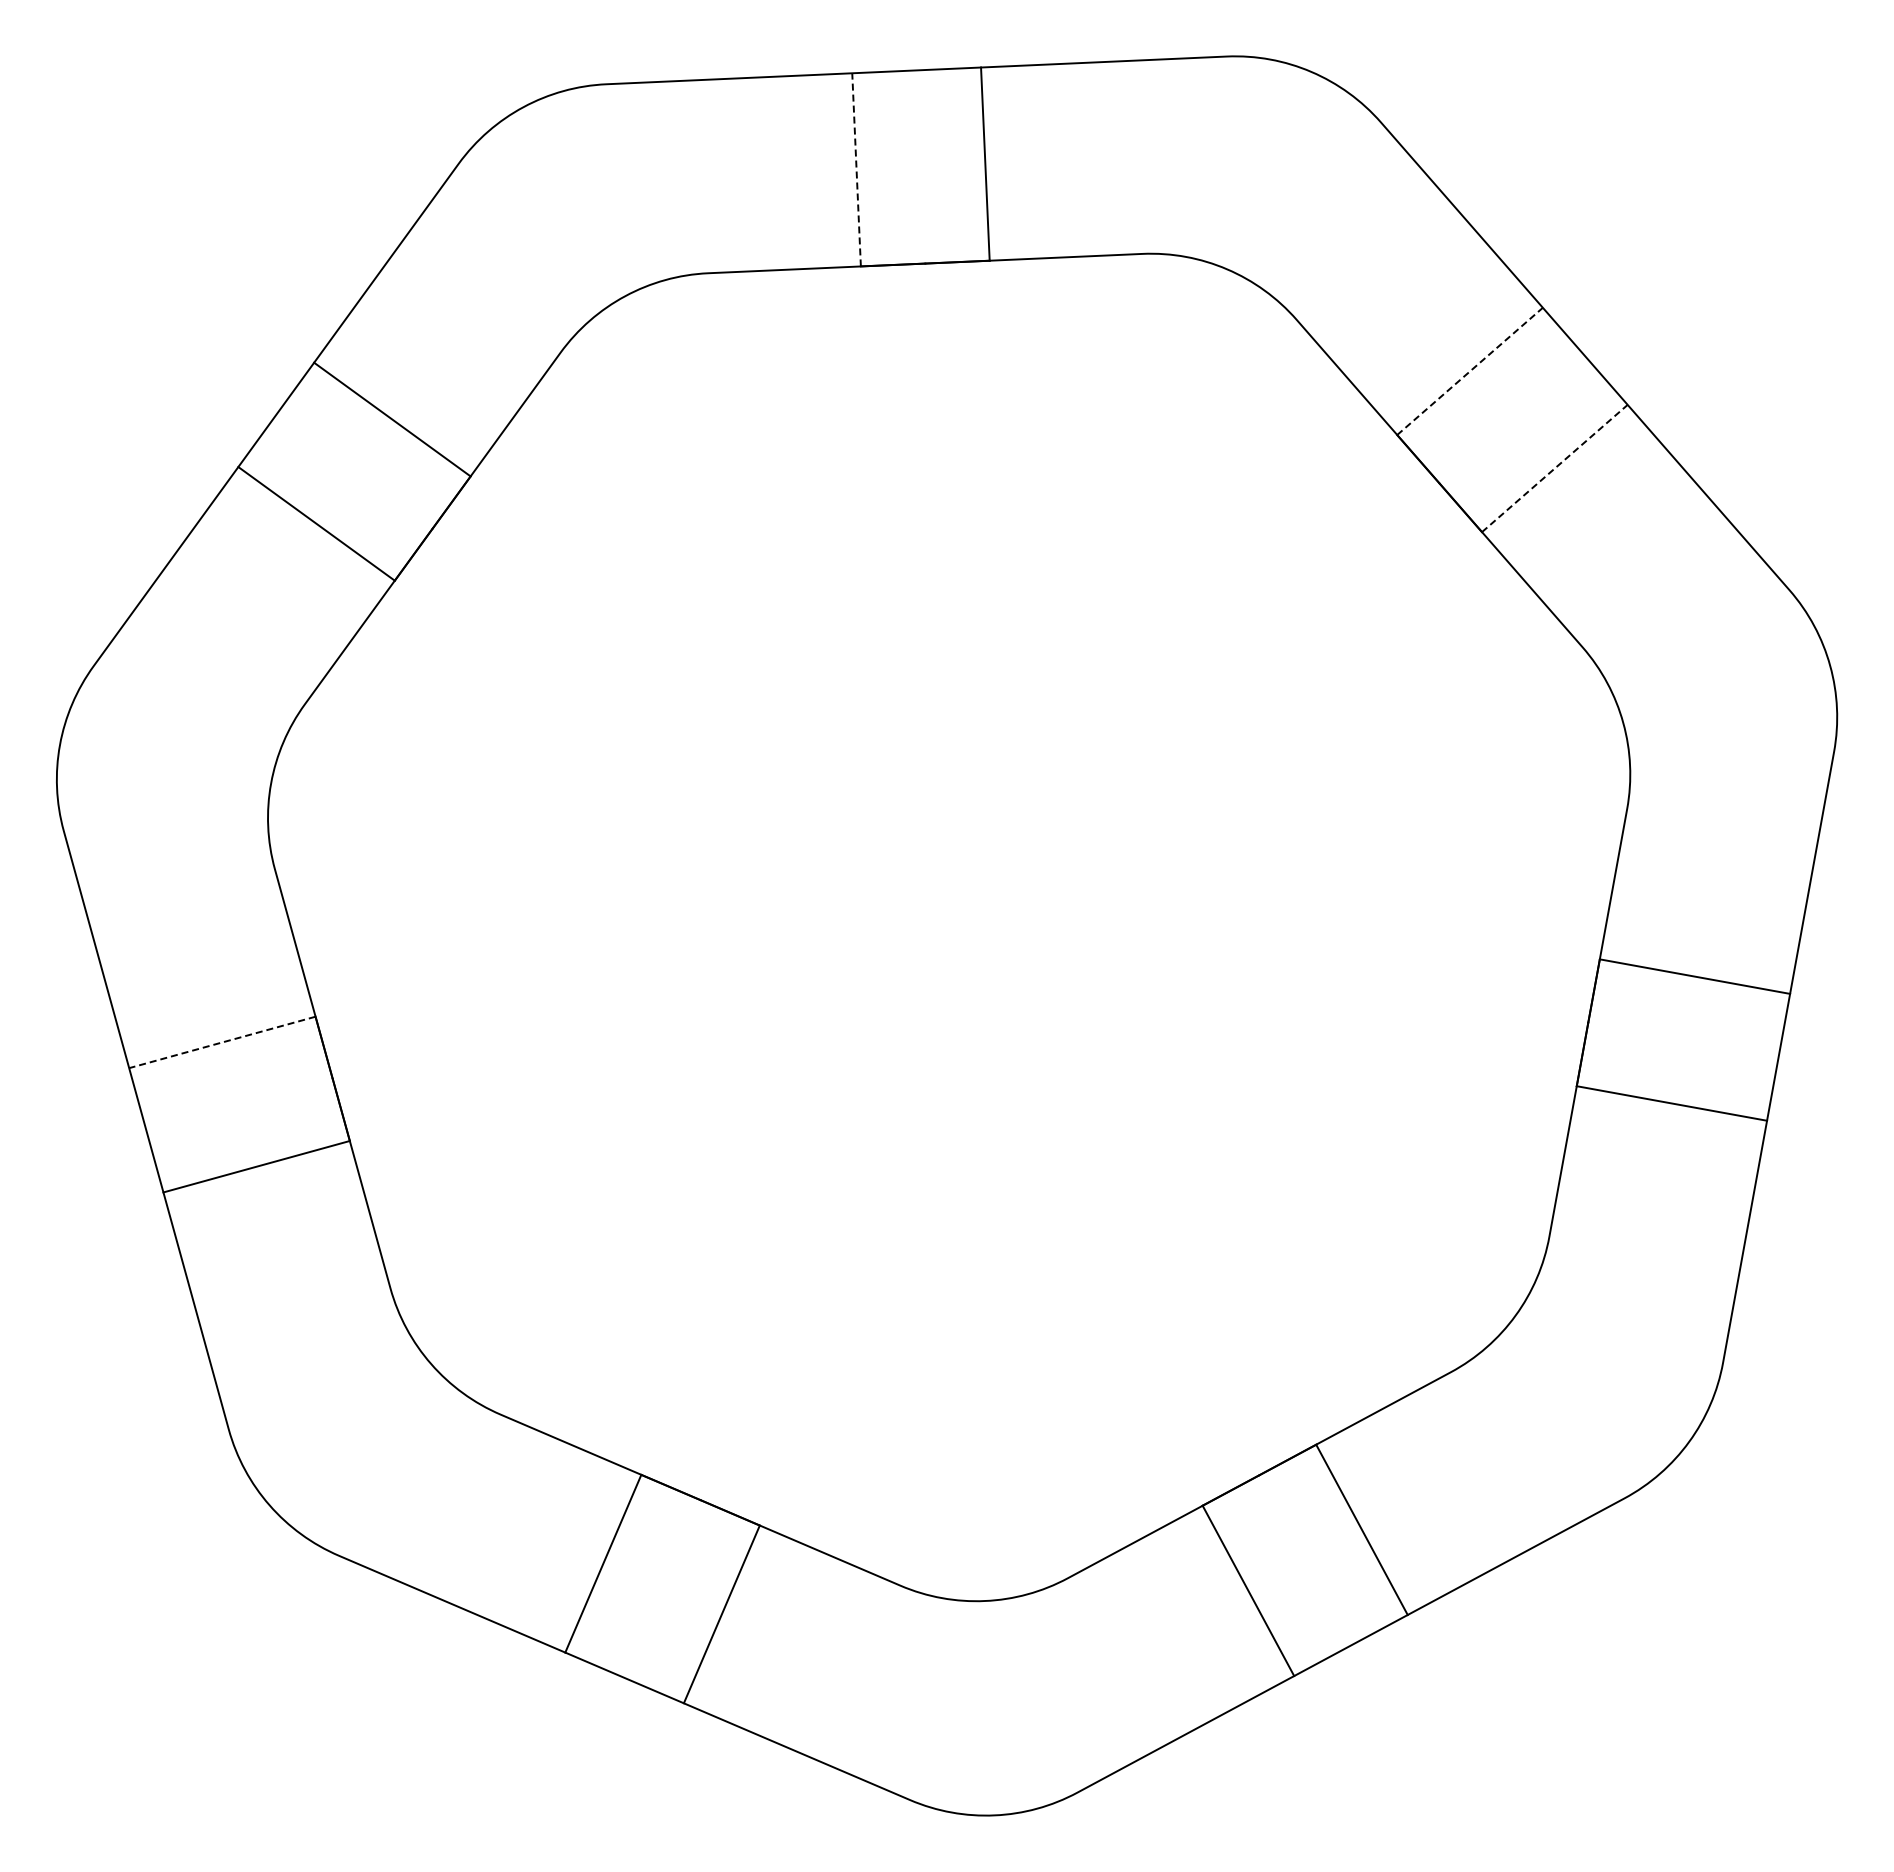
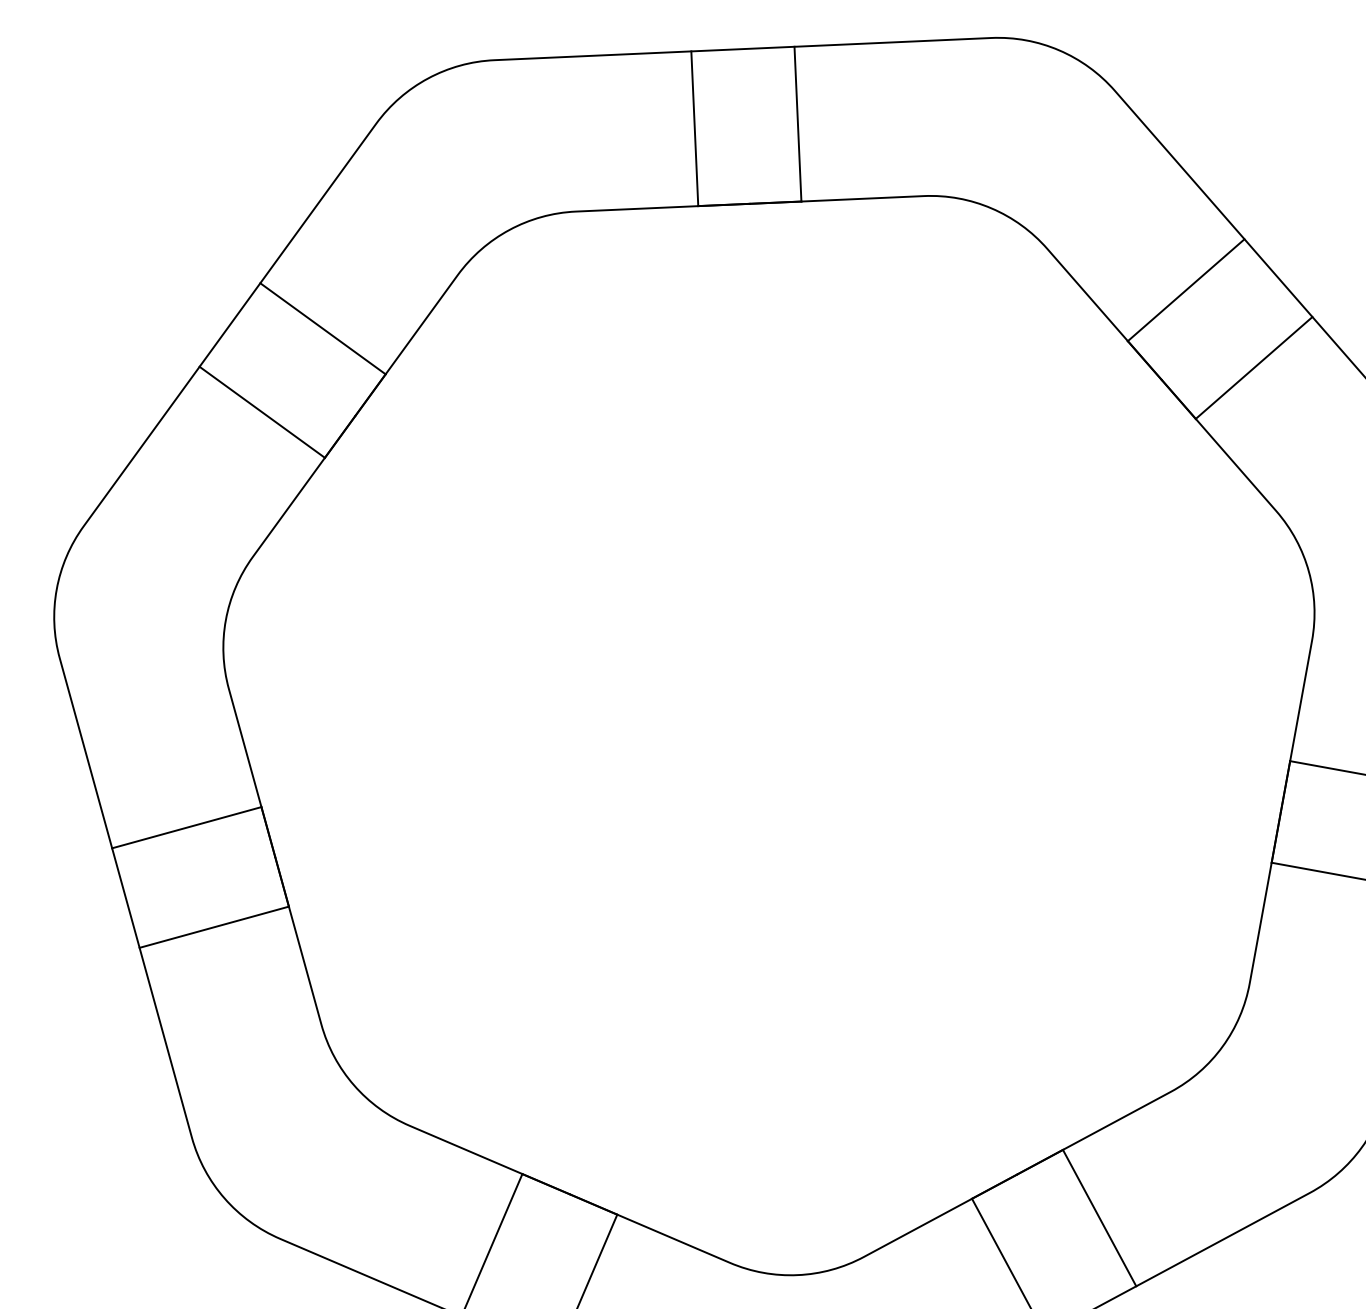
line: (856, 169) -> (694, 128), dashed -> solid
line: (1470, 371) -> (1186, 290), dashed -> solid
line: (1554, 468) -> (1253, 367), dashed -> solid
line: (222, 1042) -> (186, 827), dashed -> solid

